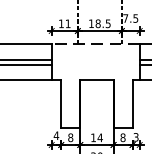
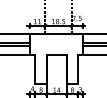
line: (94, 43) -> (55, 33), dashed -> solid

